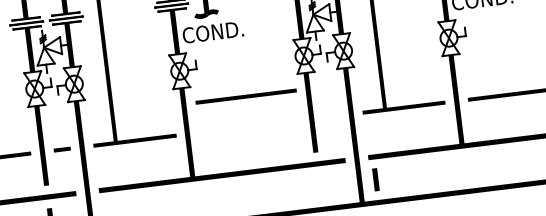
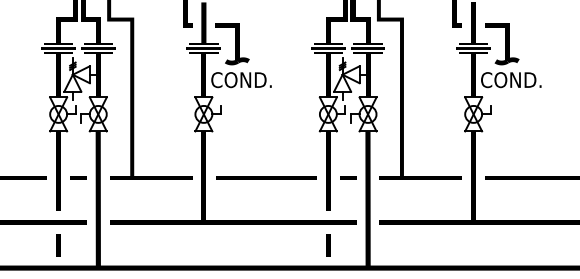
line: (246, 96) -> (266, 177), moved
line: (331, 116) -> (348, 177), added
line: (376, 179) -> (328, 245), moved

